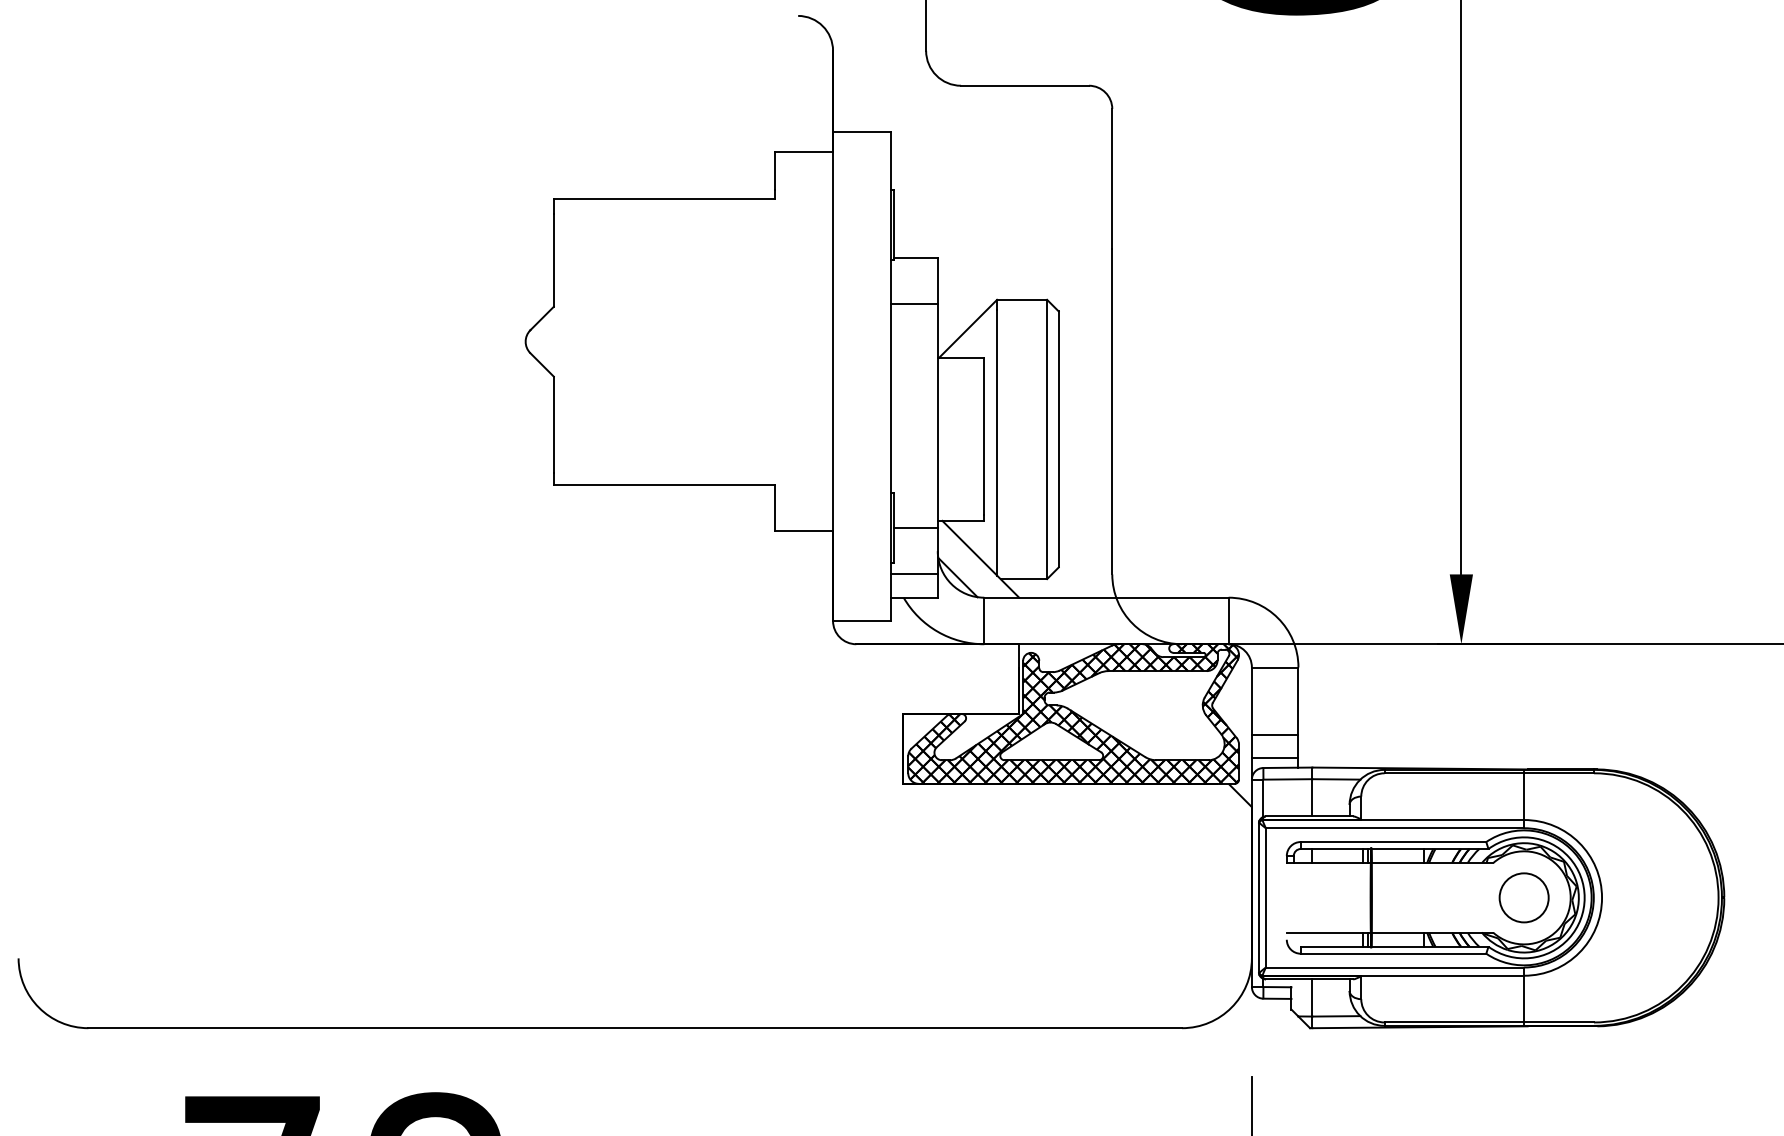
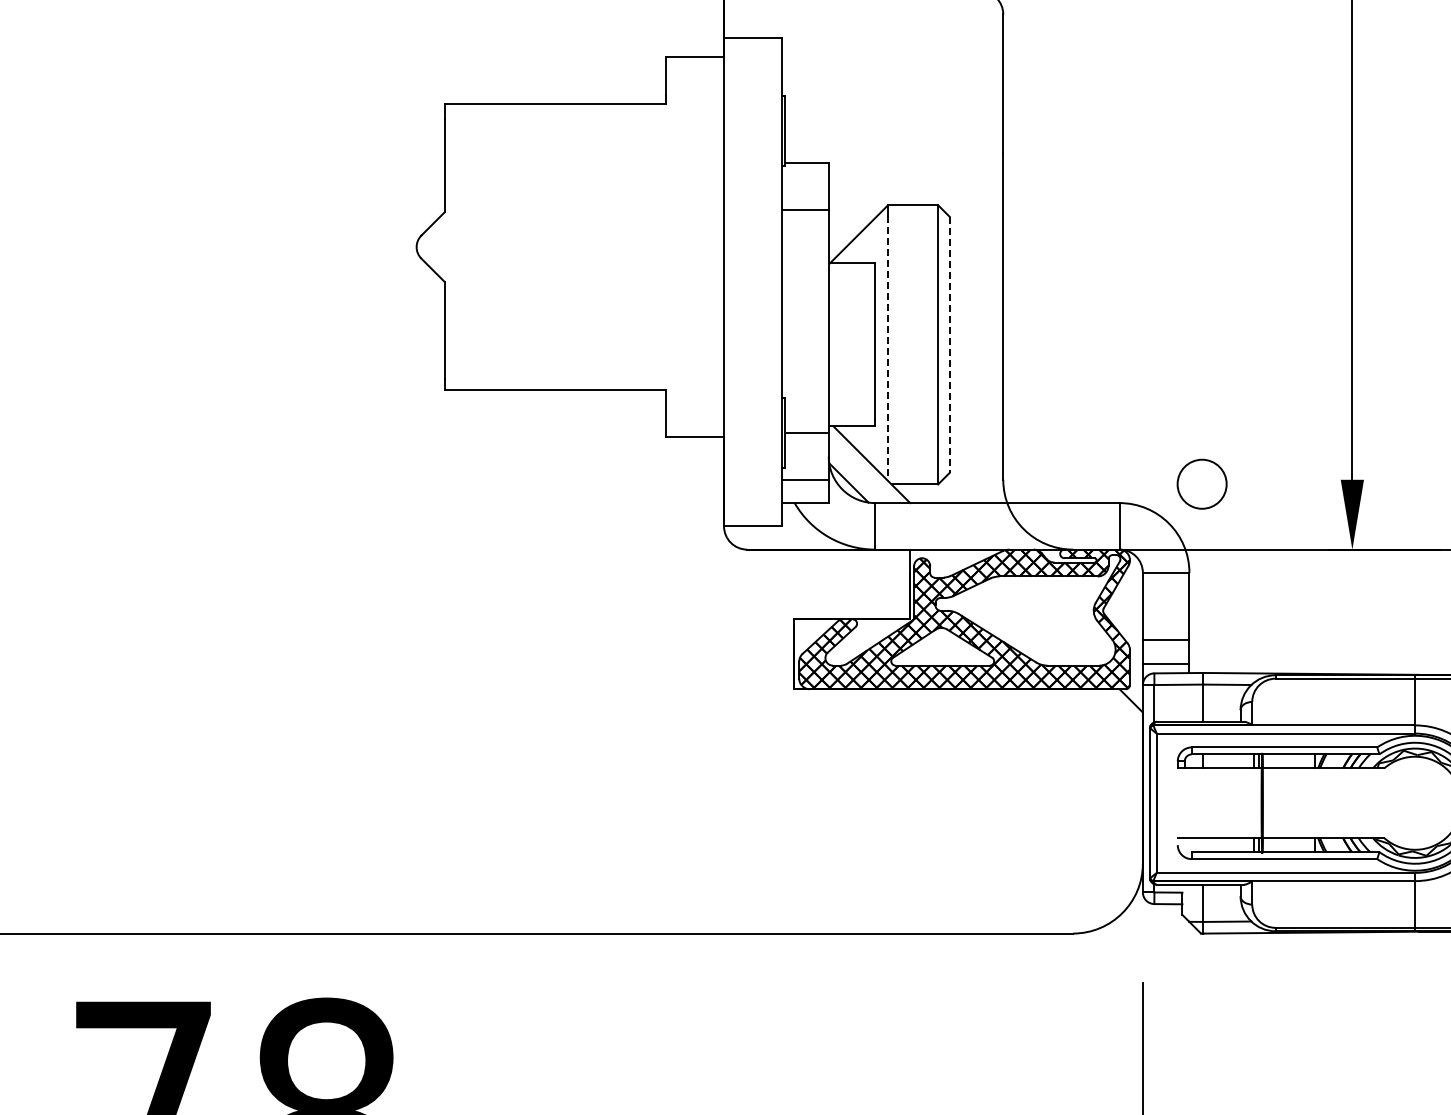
line: (1058, 439) -> (949, 344), solid -> dashed
line: (997, 443) -> (888, 348), solid -> dashed
circle: (1523, 897) -> (1201, 483), moved

